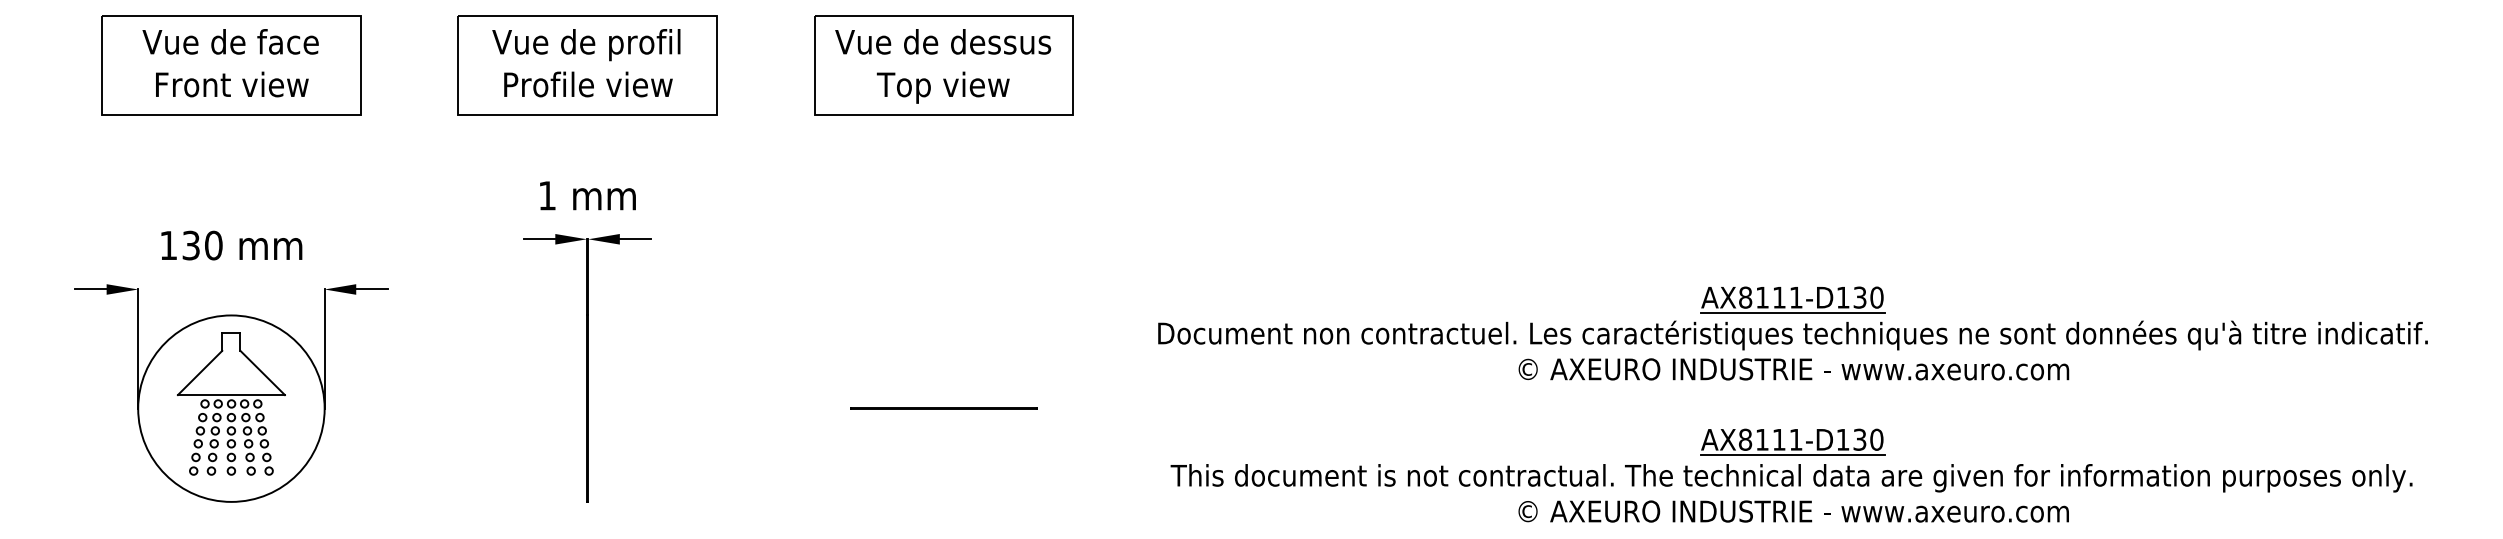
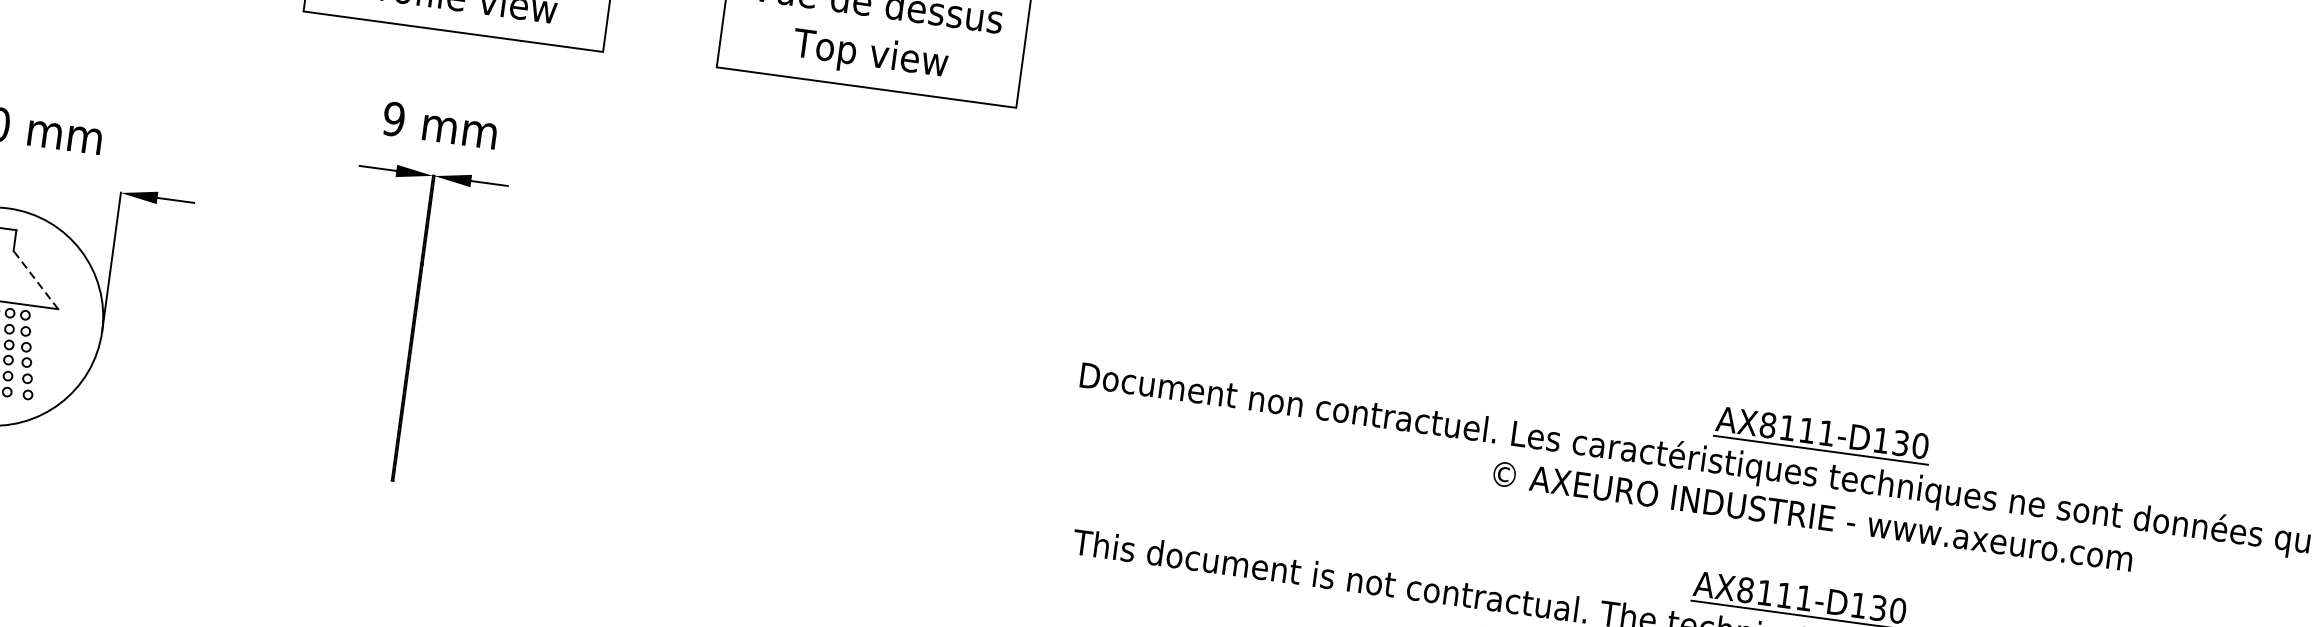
text: (547, 195) -> (394, 118), 1 -> 9
line: (262, 372) -> (35, 279), solid -> dashed
line: (943, 408) -> (820, 428), removed

